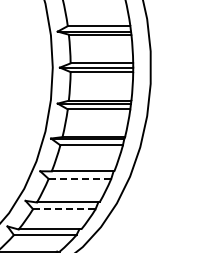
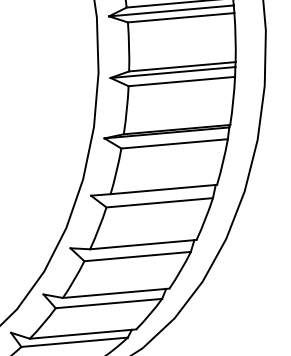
line: (80, 178) -> (160, 201), dashed -> solid
line: (64, 209) -> (137, 257), dashed -> solid

